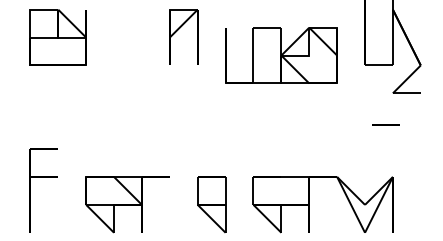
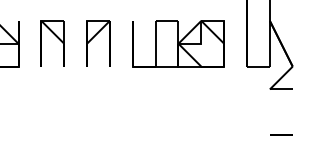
part: (133, 30) -> (57, 37), added
part: (281, 55) -> (178, 43), moved
line: (385, 124) -> (281, 134), moved

